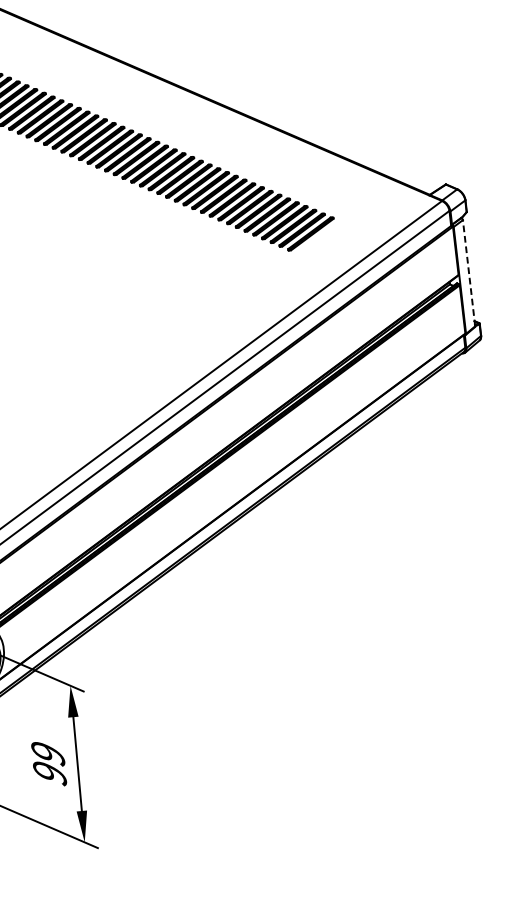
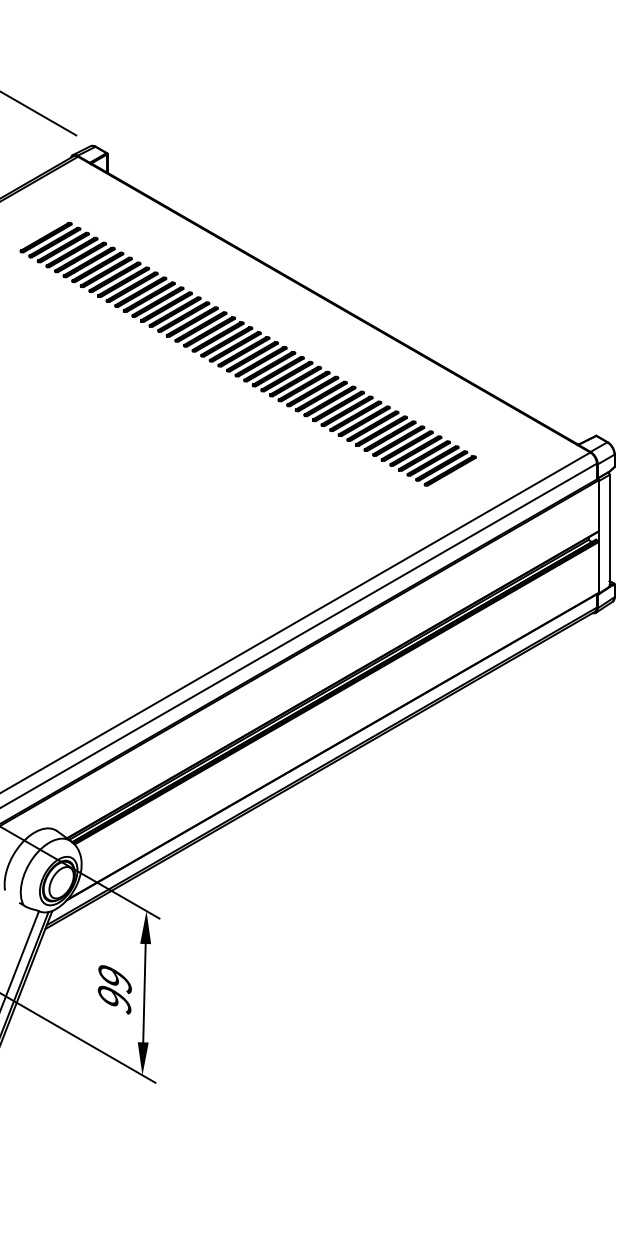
line: (468, 273) -> (609, 530), dashed -> solid

